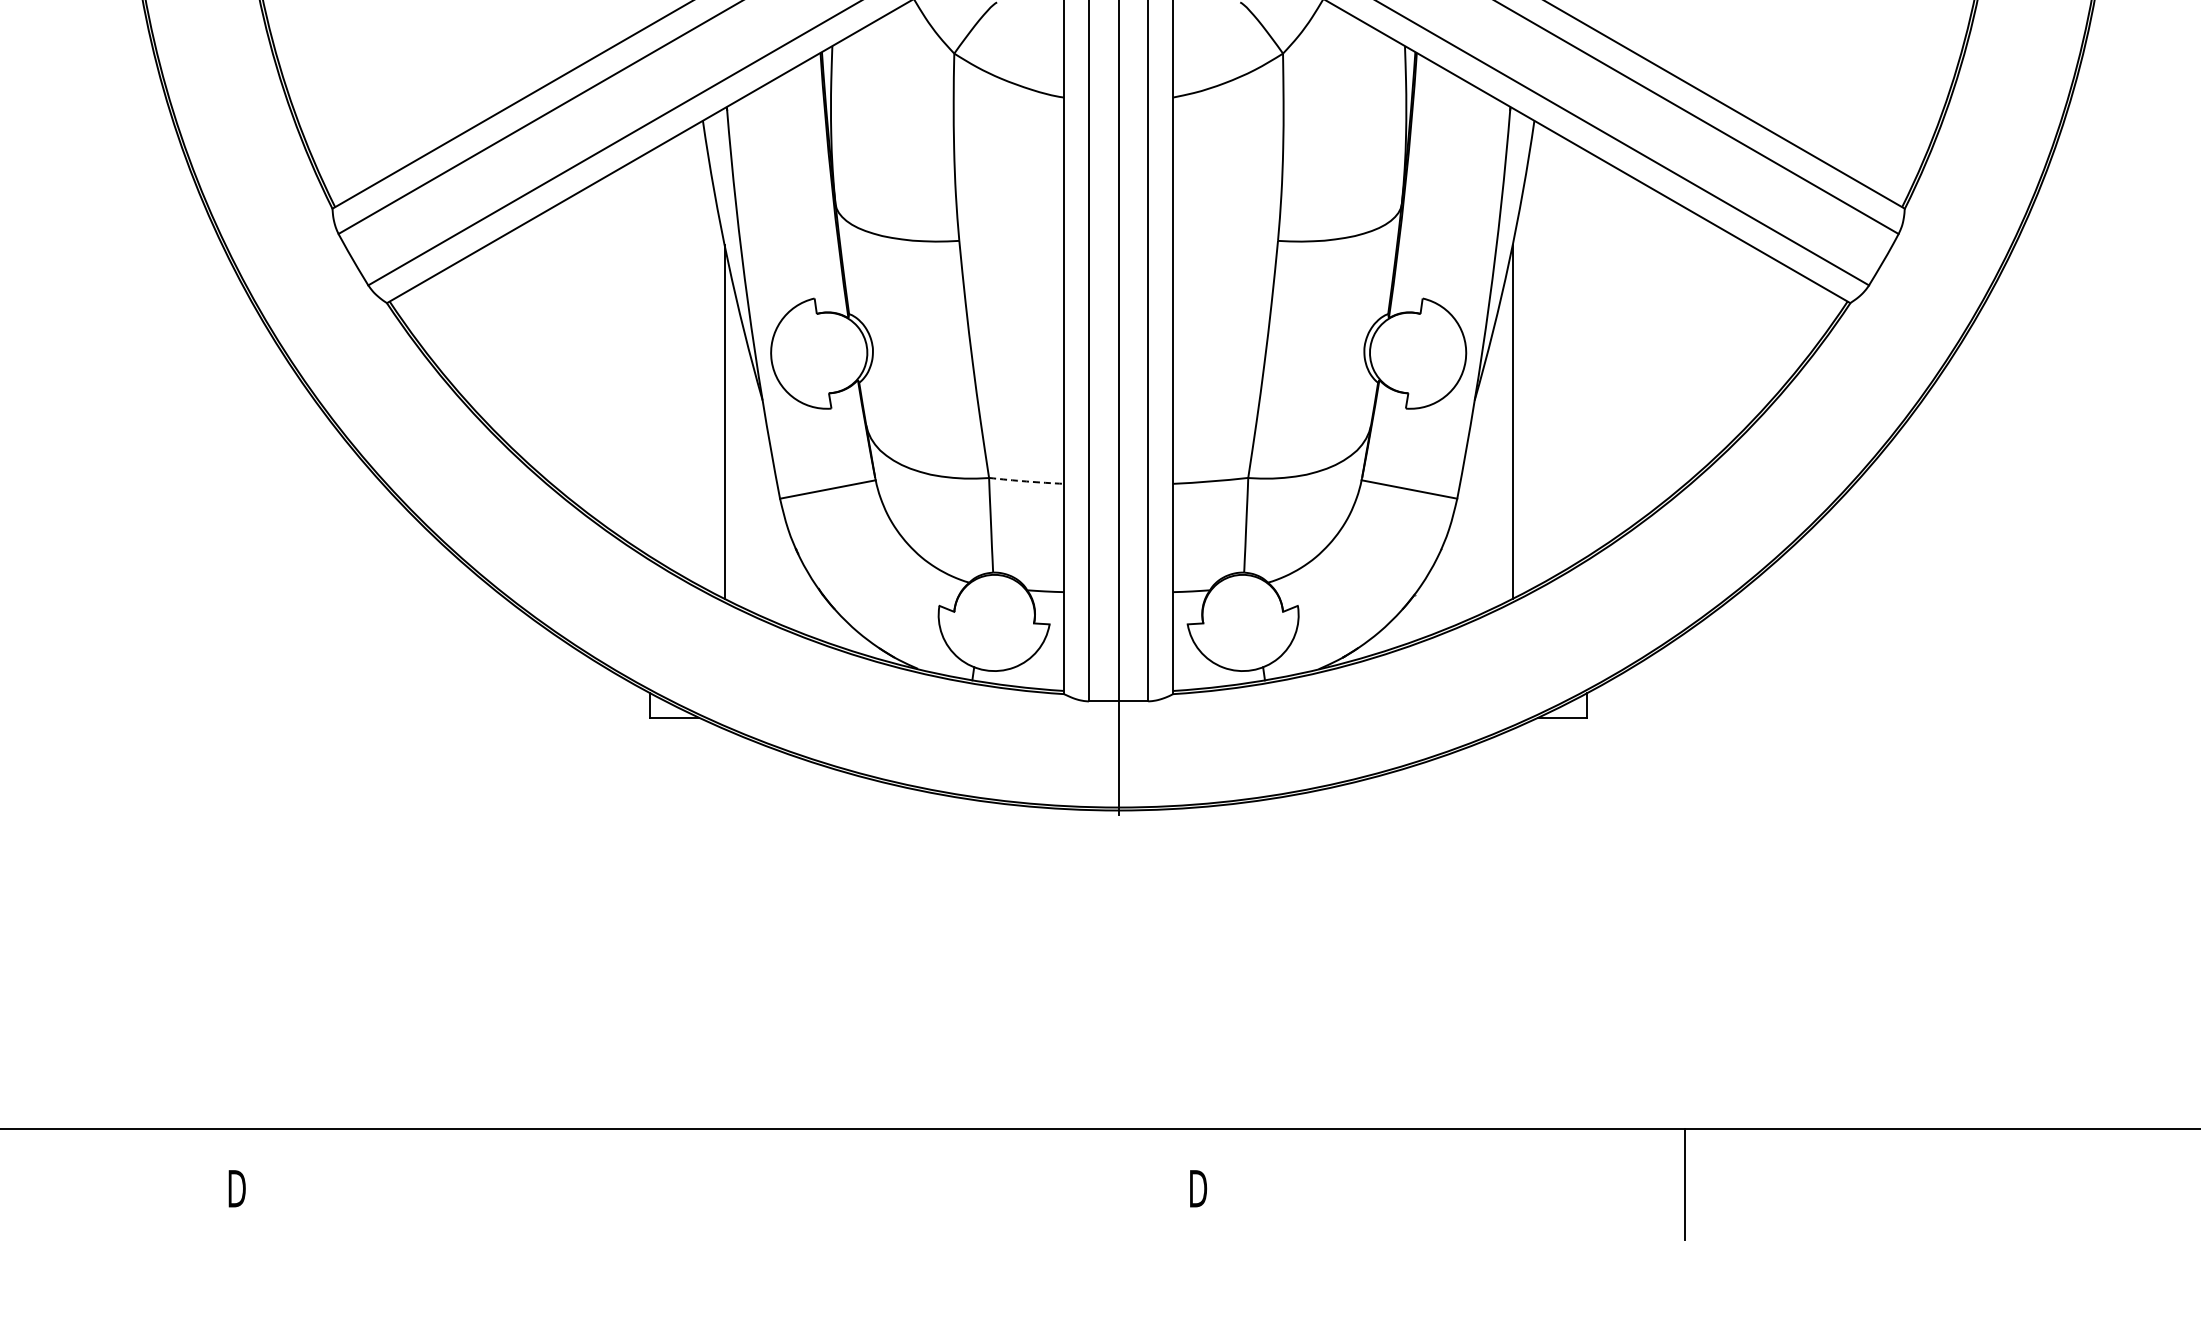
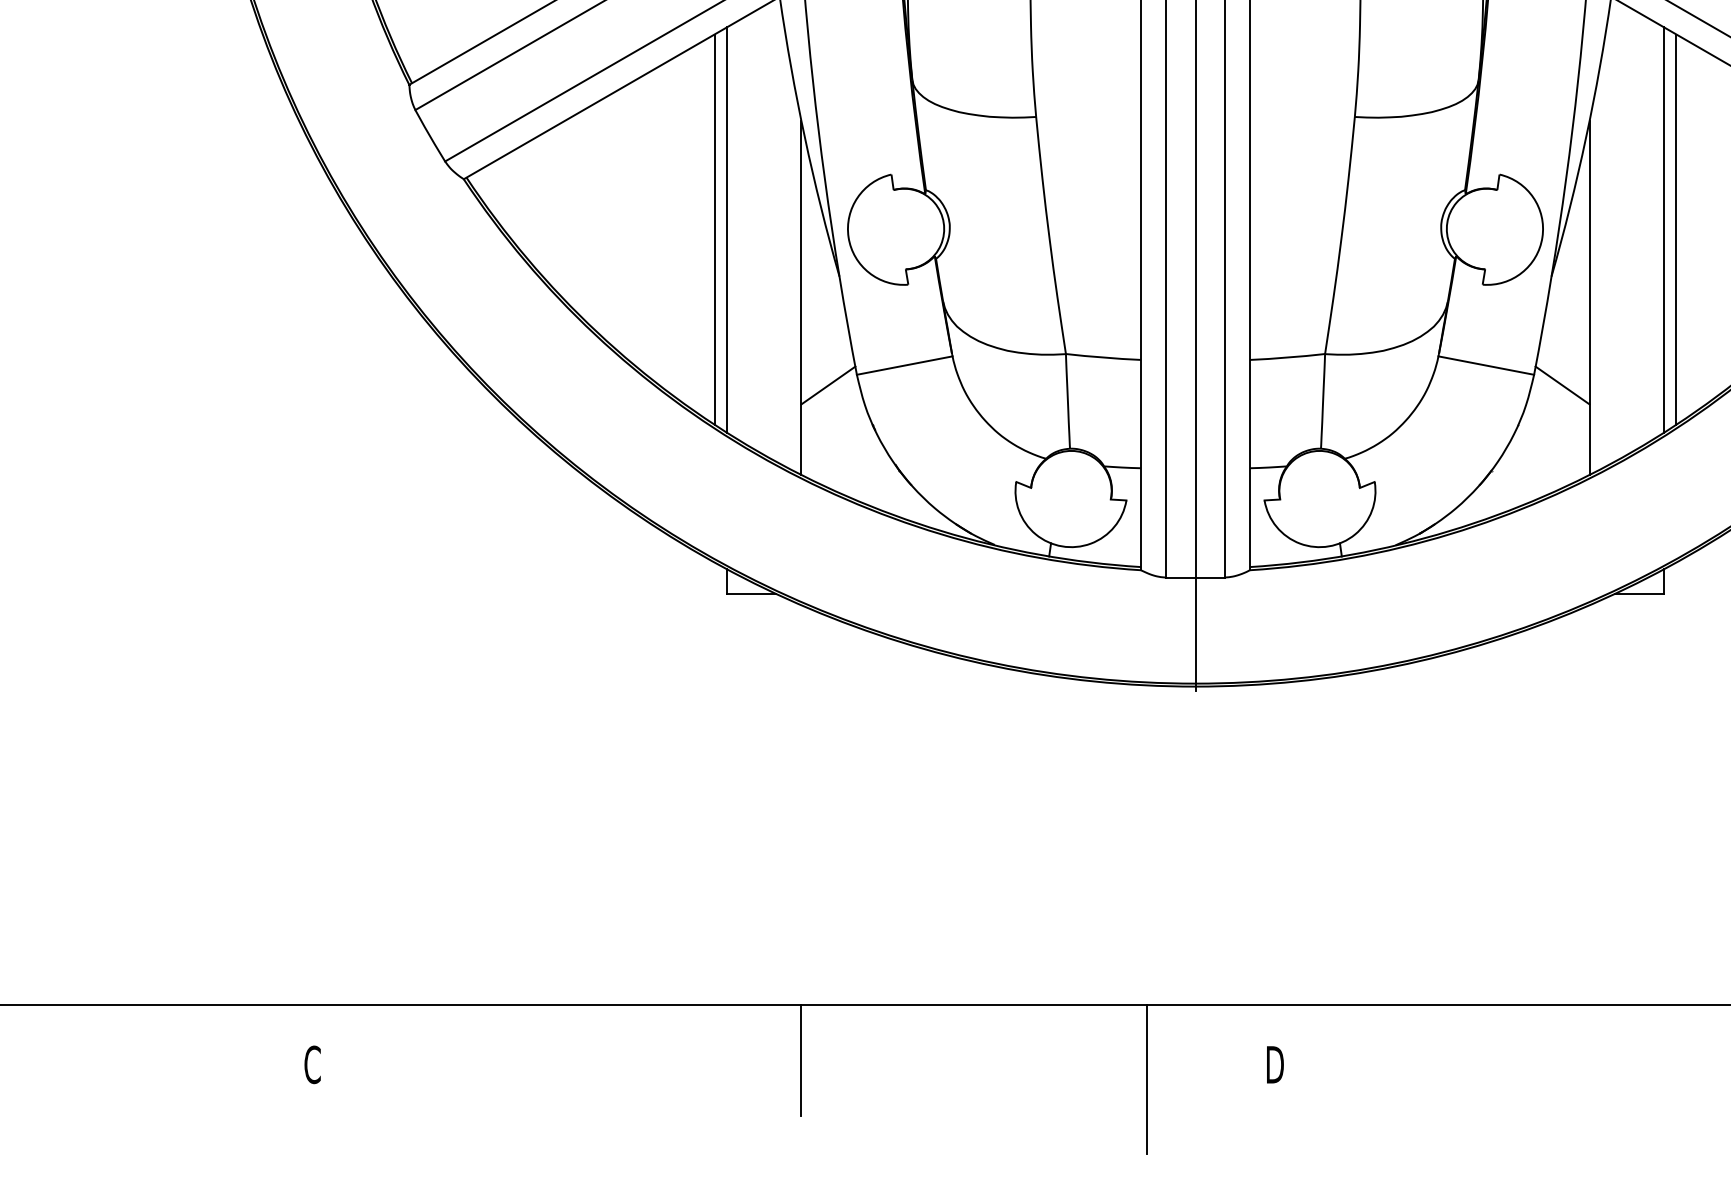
line: (637, 353) -> (714, 229), added
line: (650, 353) -> (727, 229), added
line: (1587, 353) -> (1664, 229), added
line: (1599, 353) -> (1676, 229), added
arc: (1026, 481) -> (1103, 357), dashed -> solid
line: (751, 509) -> (828, 385), added
line: (1485, 509) -> (1562, 385), added
line: (723, 1184) -> (800, 1060), added
text: (236, 1188) -> (313, 1064), D -> C
line: (1069, 1202) -> (1146, 1078), added

